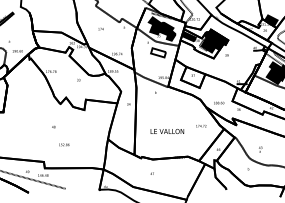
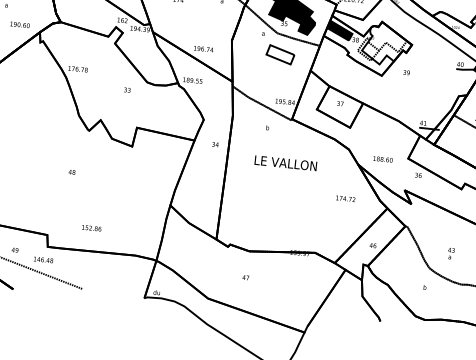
fill: (214, 40) -> (386, 42), removed
text: (167, 131) -> (286, 163), moved
text: (64, 144) -> (92, 227), moved

